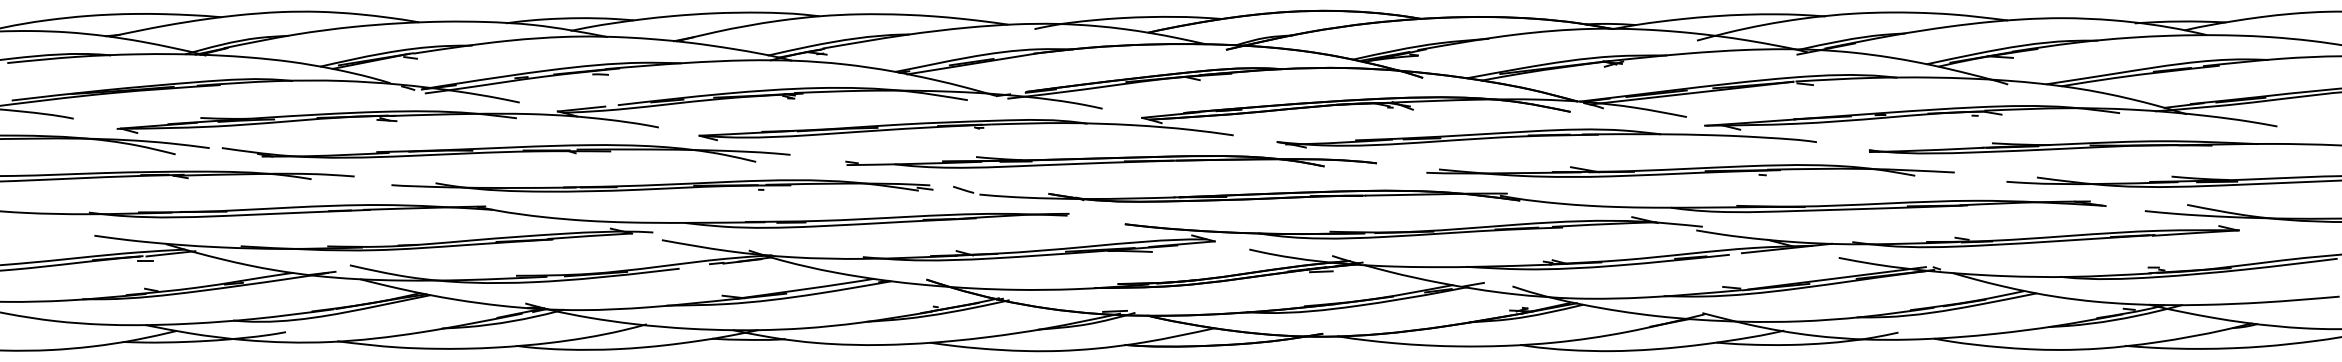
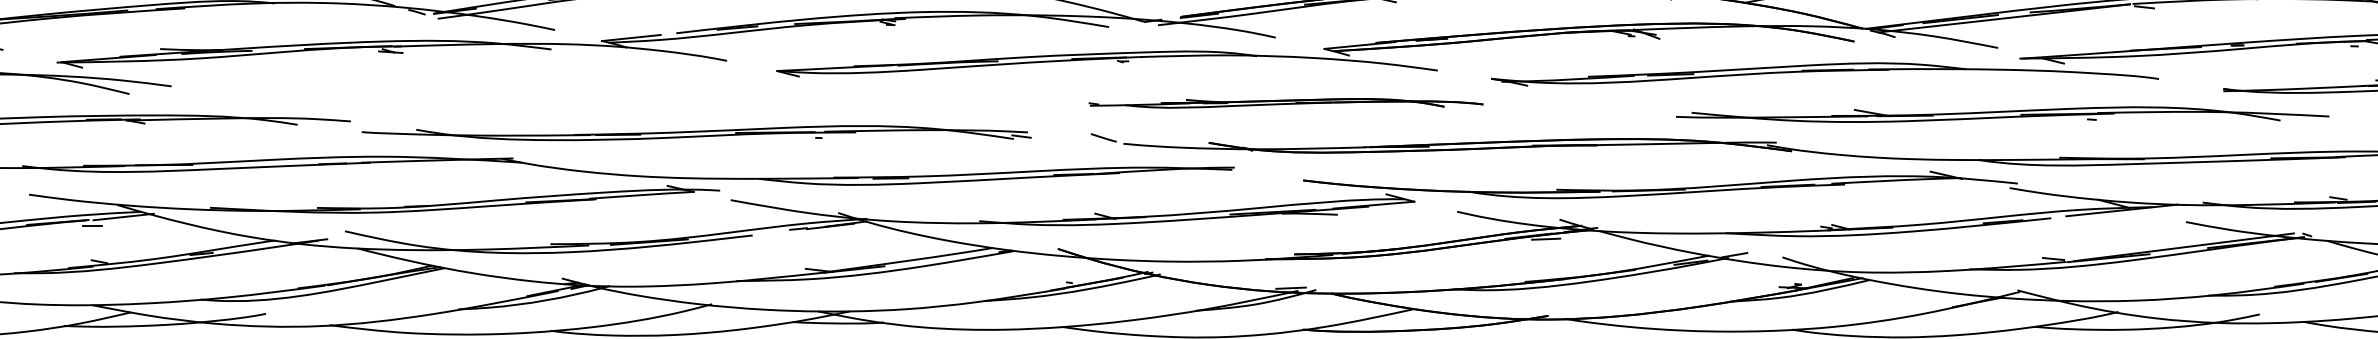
part: (505, 153) -> (537, 92), removed
part: (1110, 161) -> (1285, 102), size x0.6
part: (662, 185) -> (696, 132), moved

